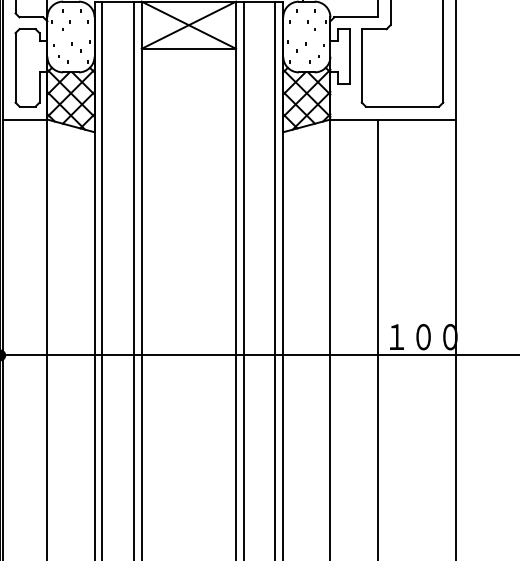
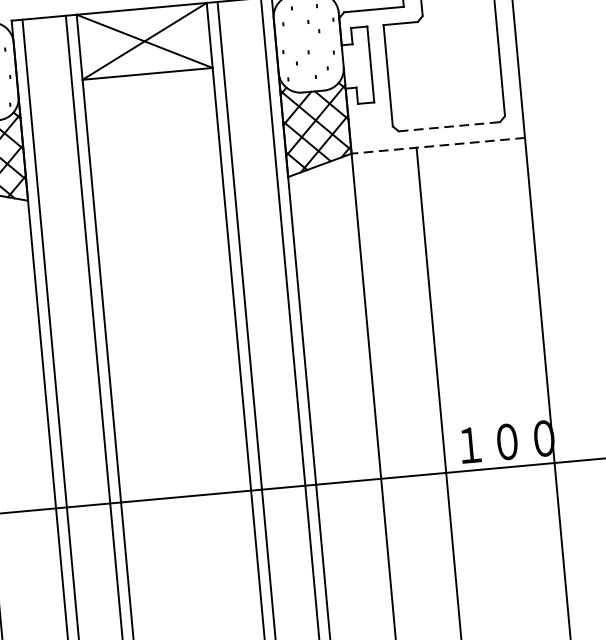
line: (402, 106) -> (449, 126), solid -> dashed
line: (393, 119) -> (438, 145), solid -> dashed

